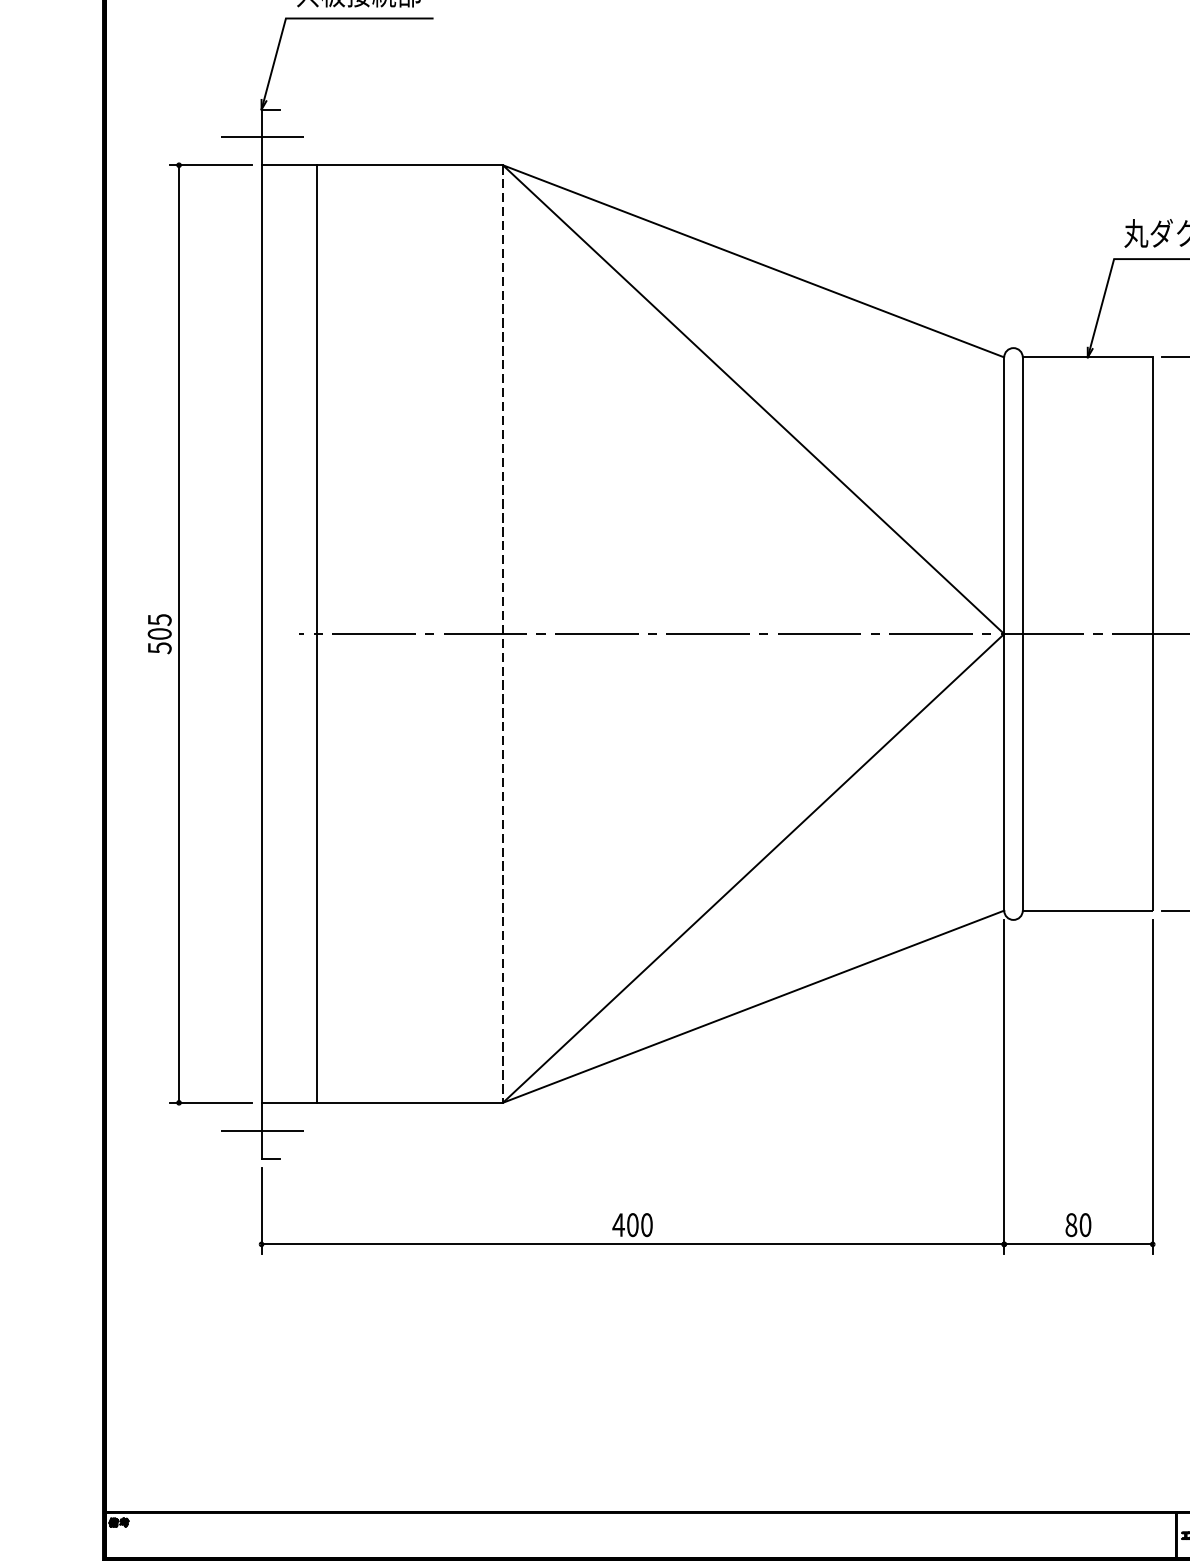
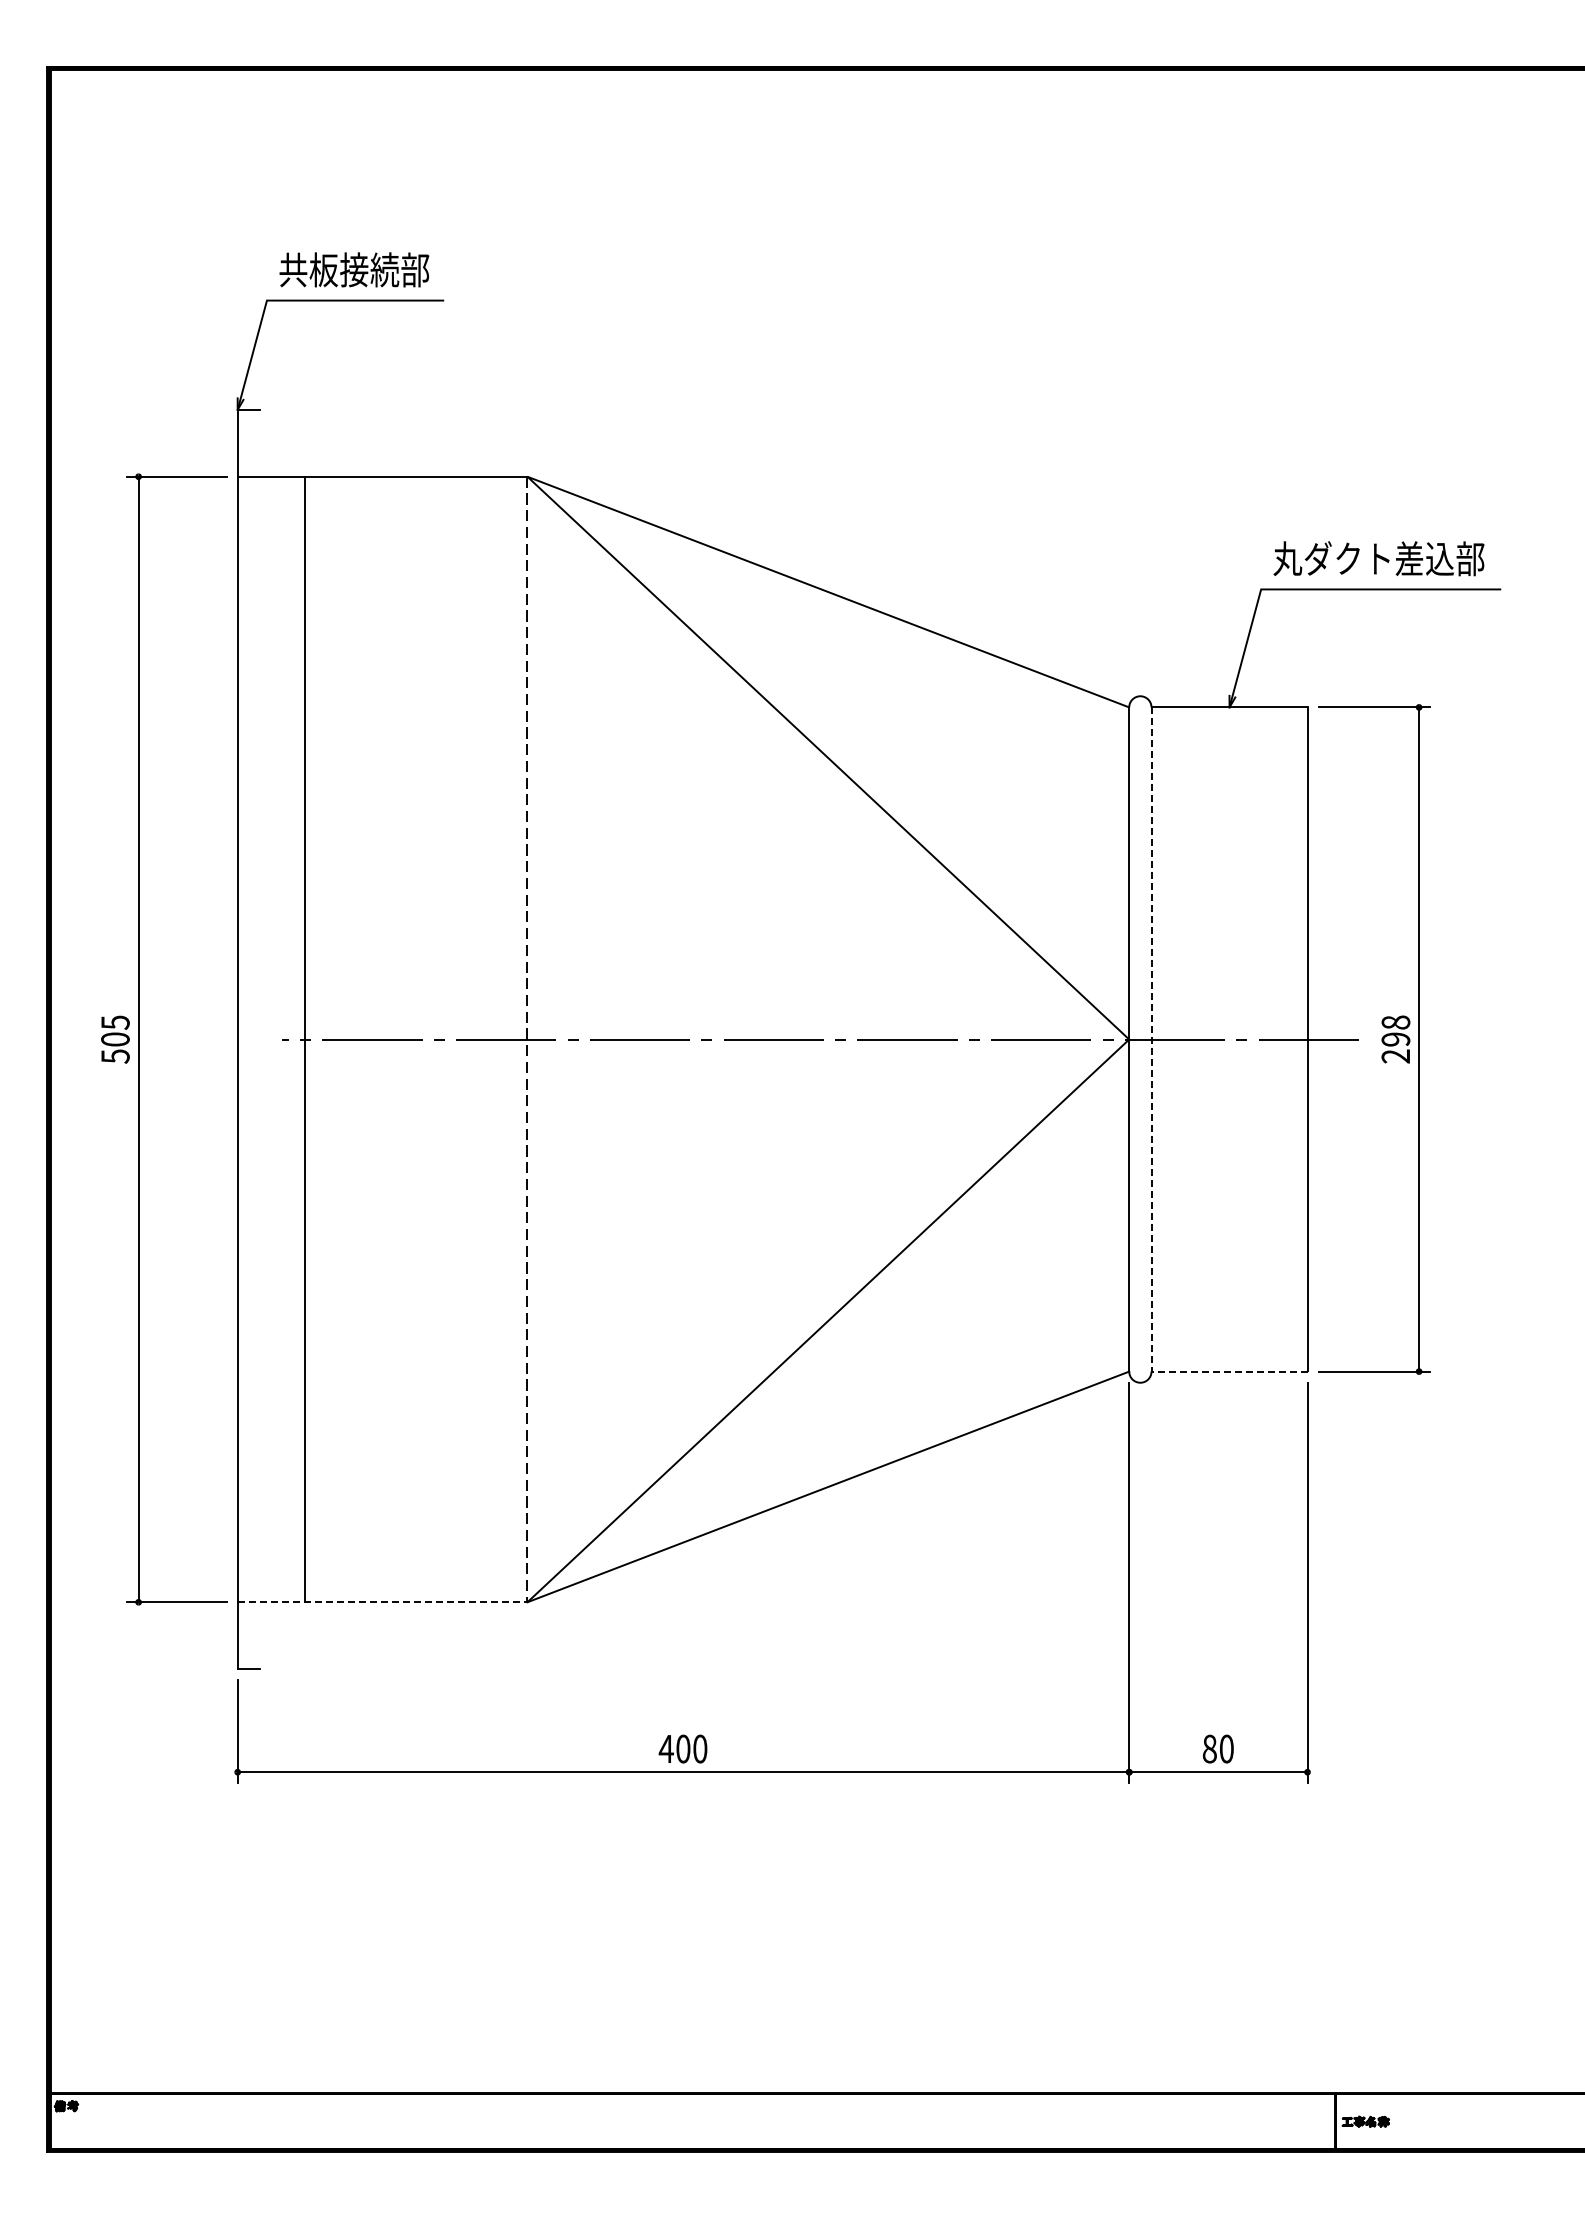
line: (261, 137) -> (237, 443), removed
line: (1022, 698) -> (1151, 1117), solid -> dashed
line: (382, 1102) -> (382, 1602), solid -> dashed
line: (261, 1130) -> (237, 1635), removed

